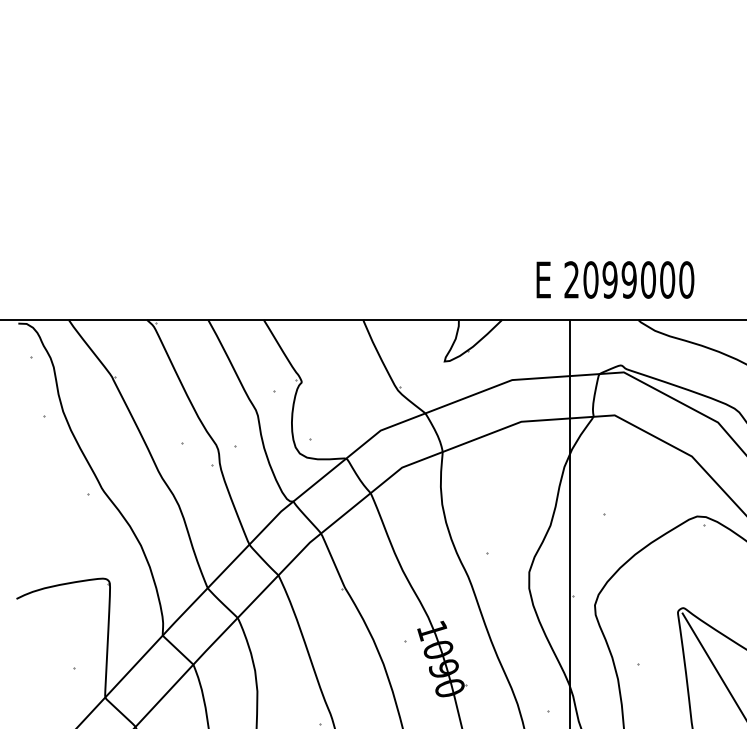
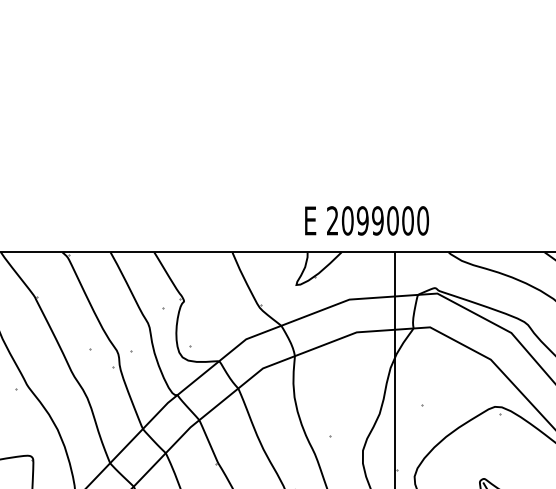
text: (615, 279) -> (367, 220), moved

